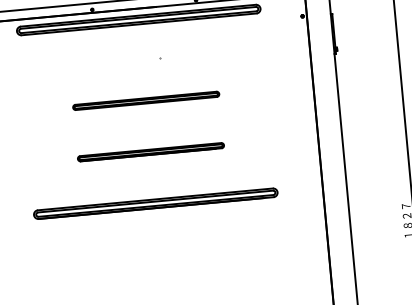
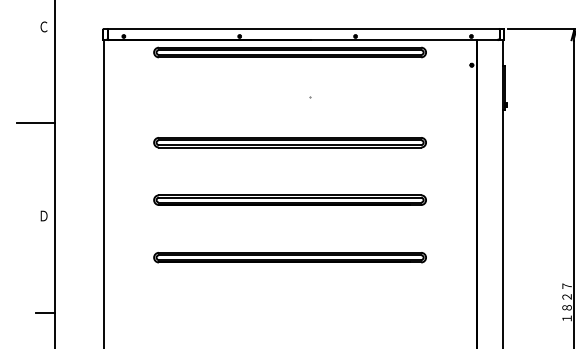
part: (145, 100) -> (289, 142), size x1.67
part: (150, 151) -> (289, 199), size x1.67

